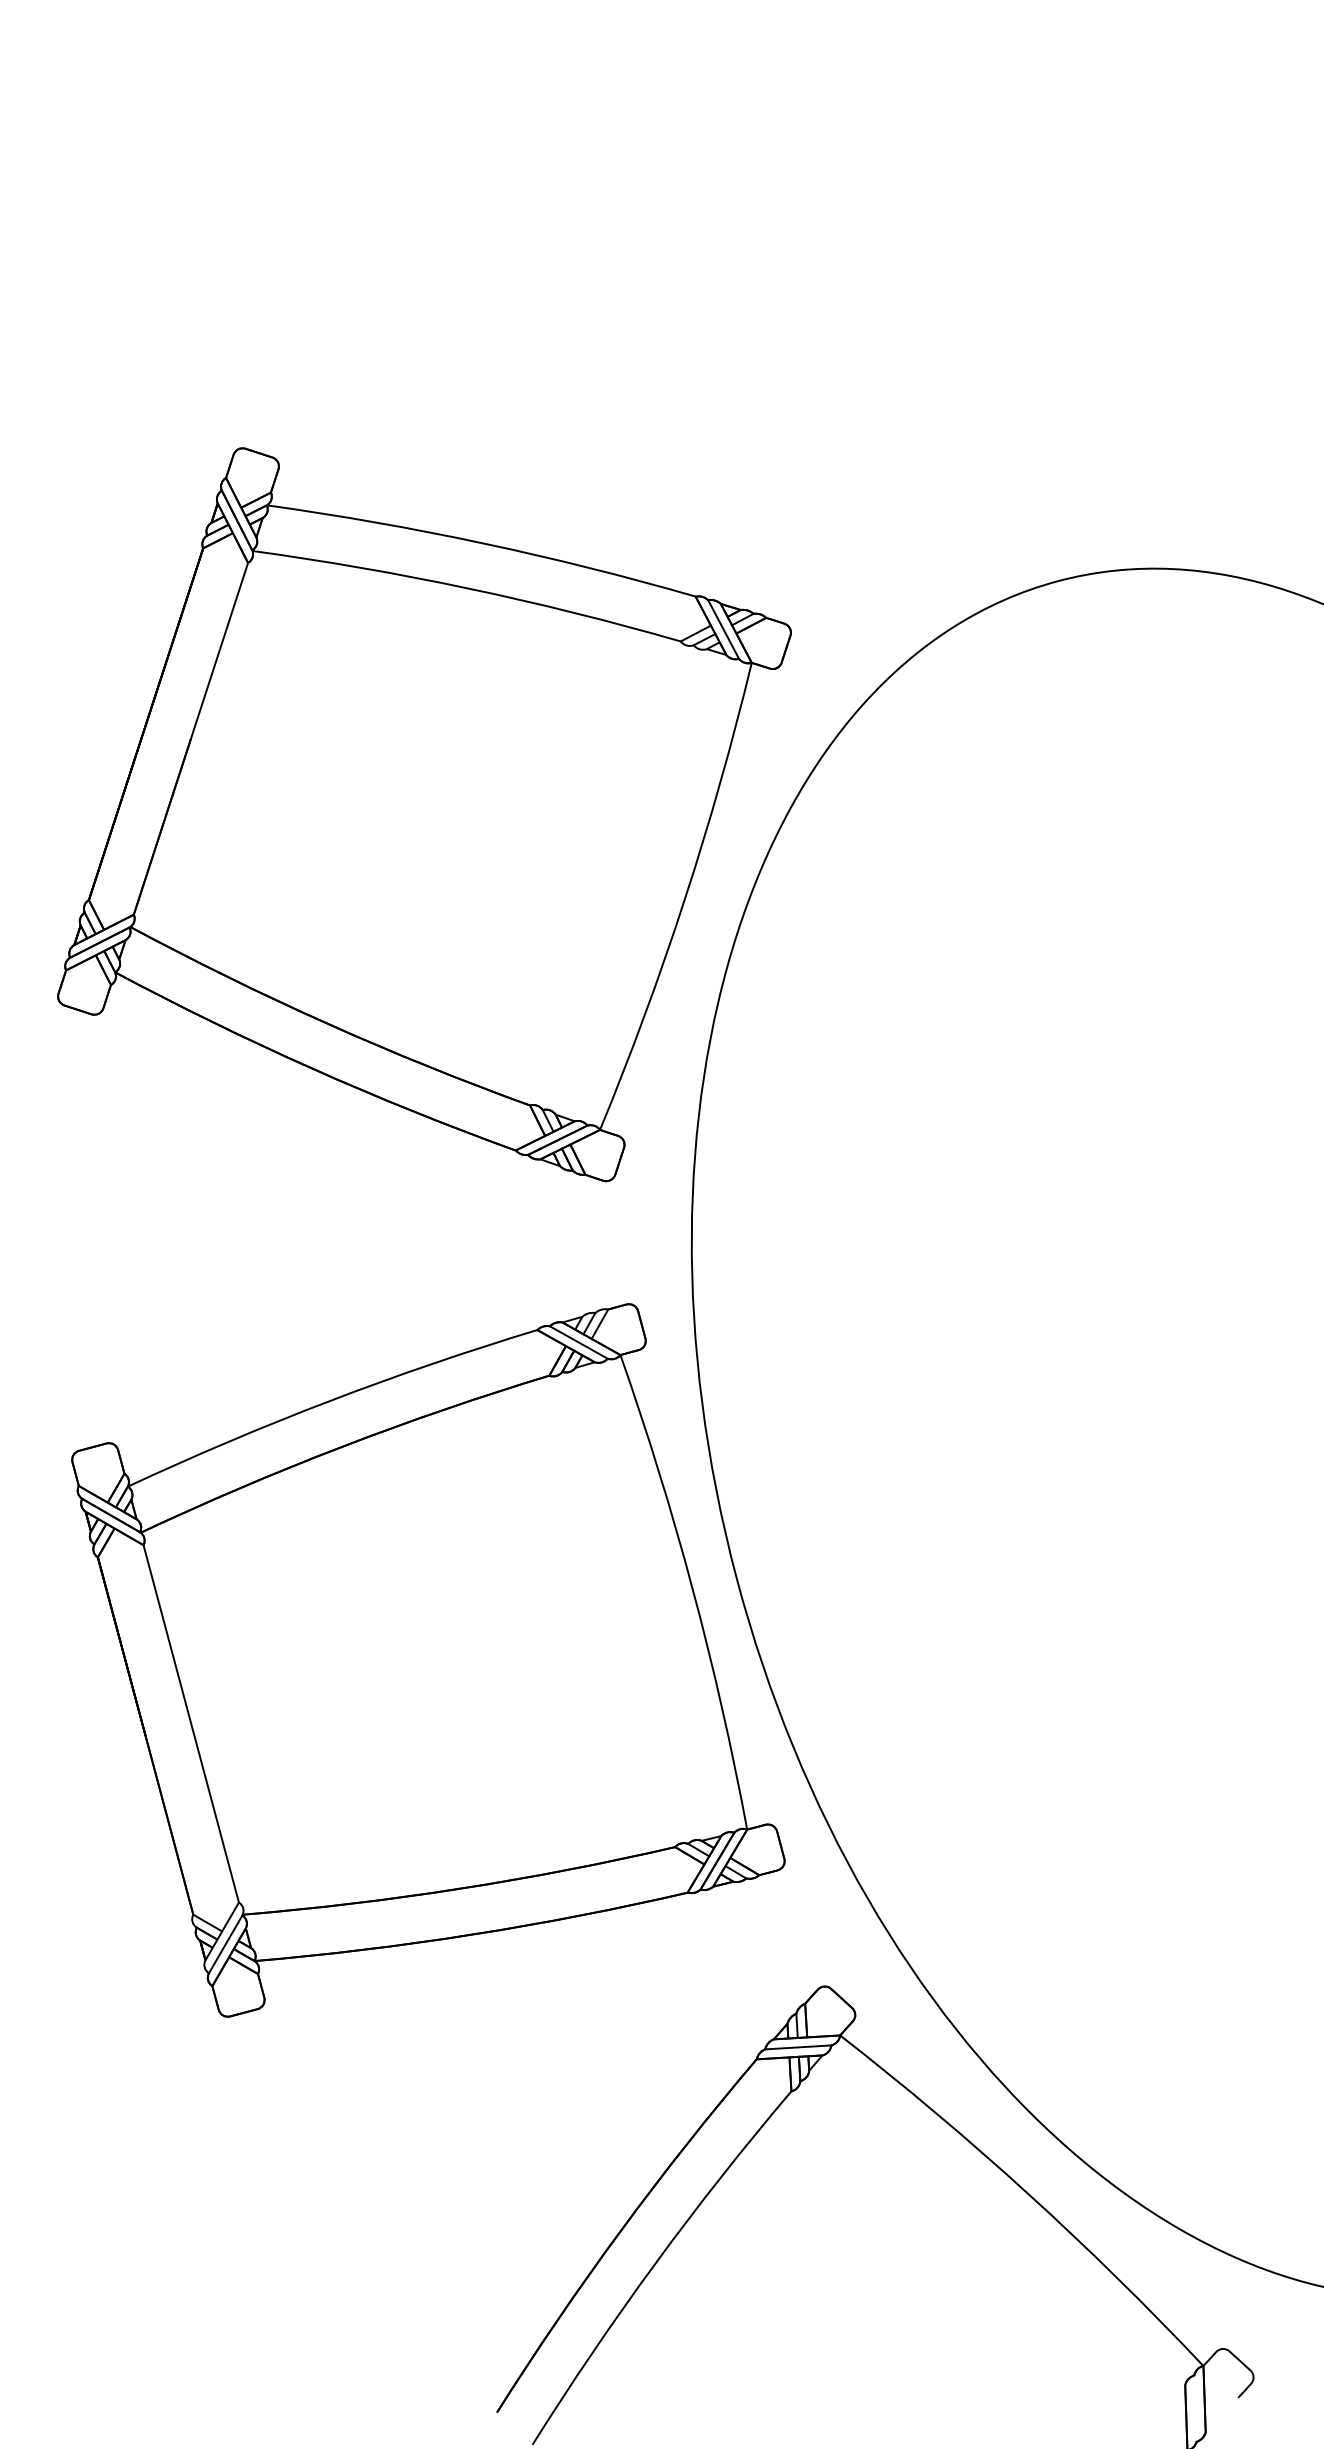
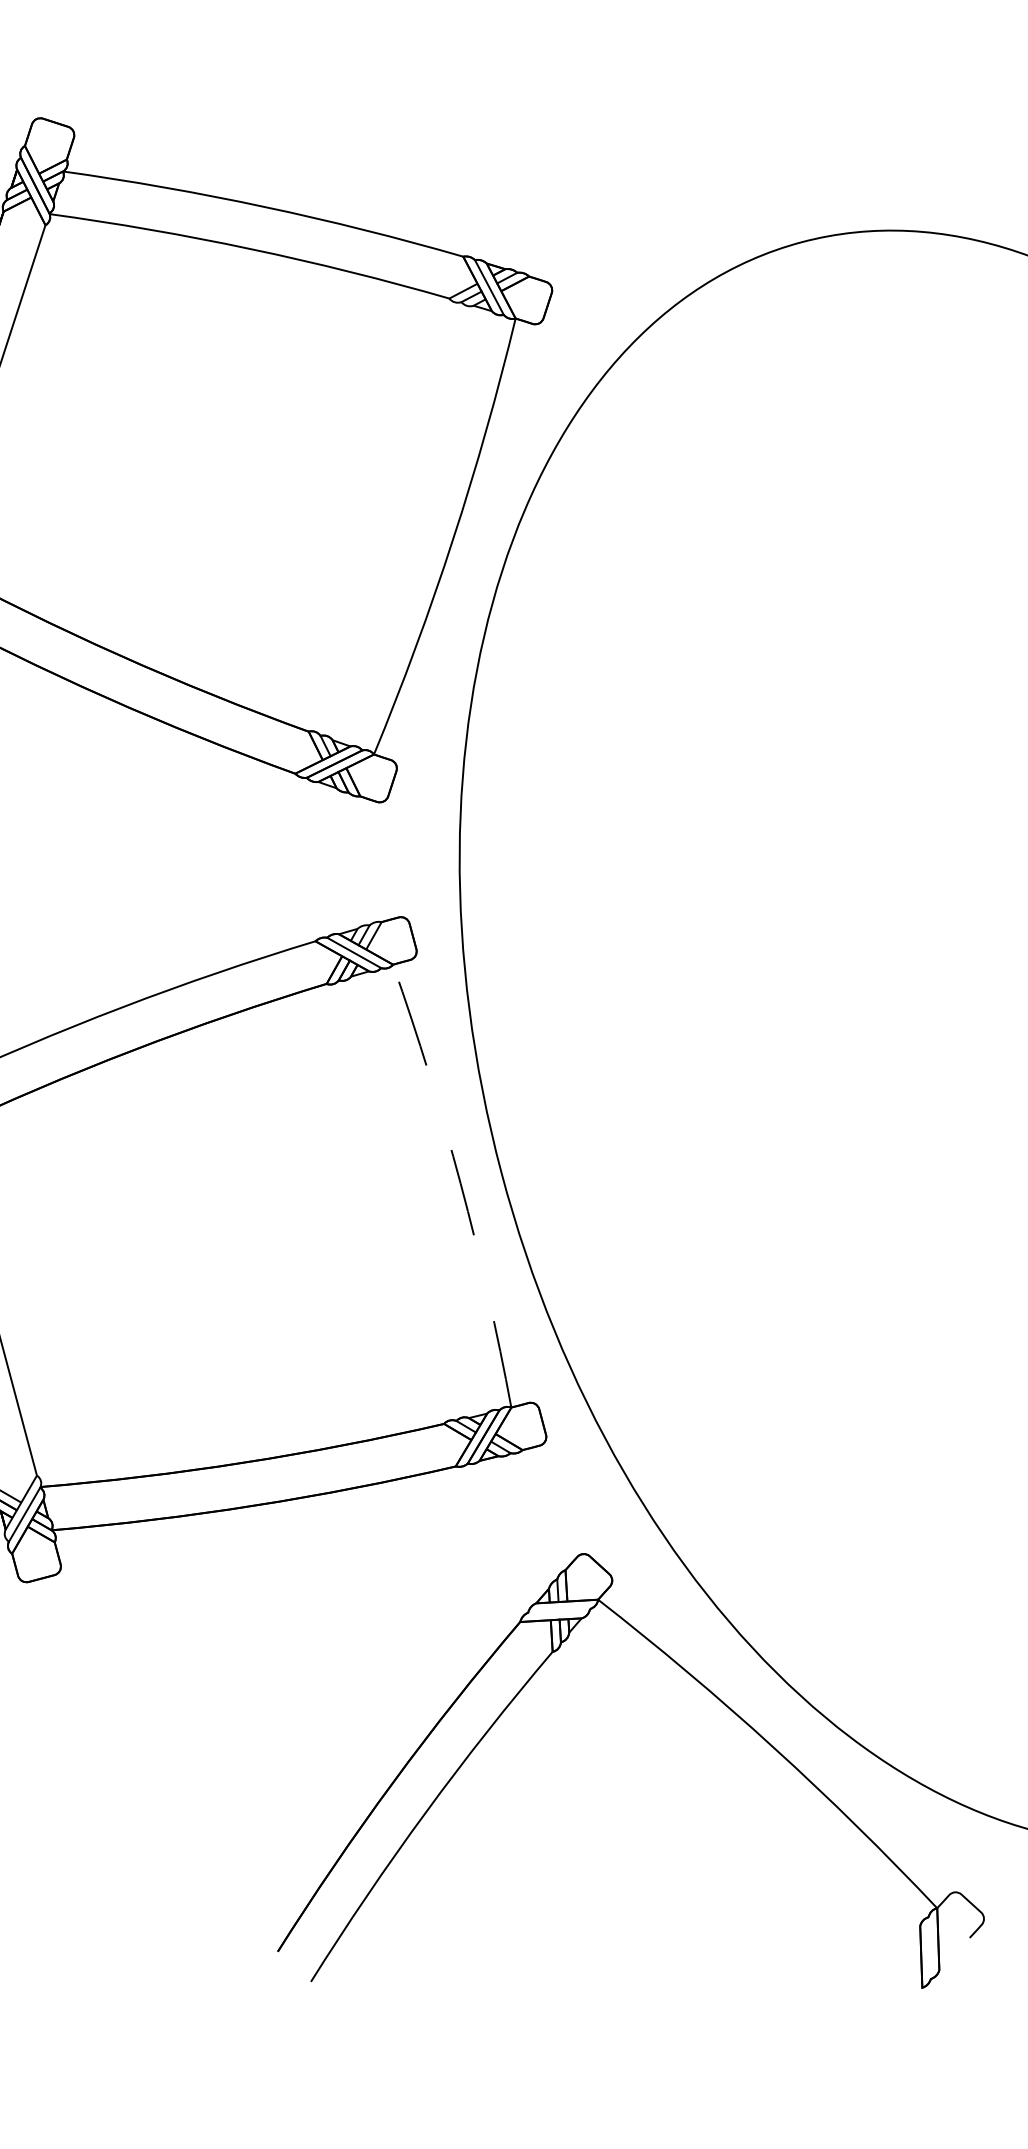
arc: (692, 1589) -> (460, 1183), solid -> dashed
line: (798, 2047) -> (559, 1610), removed

